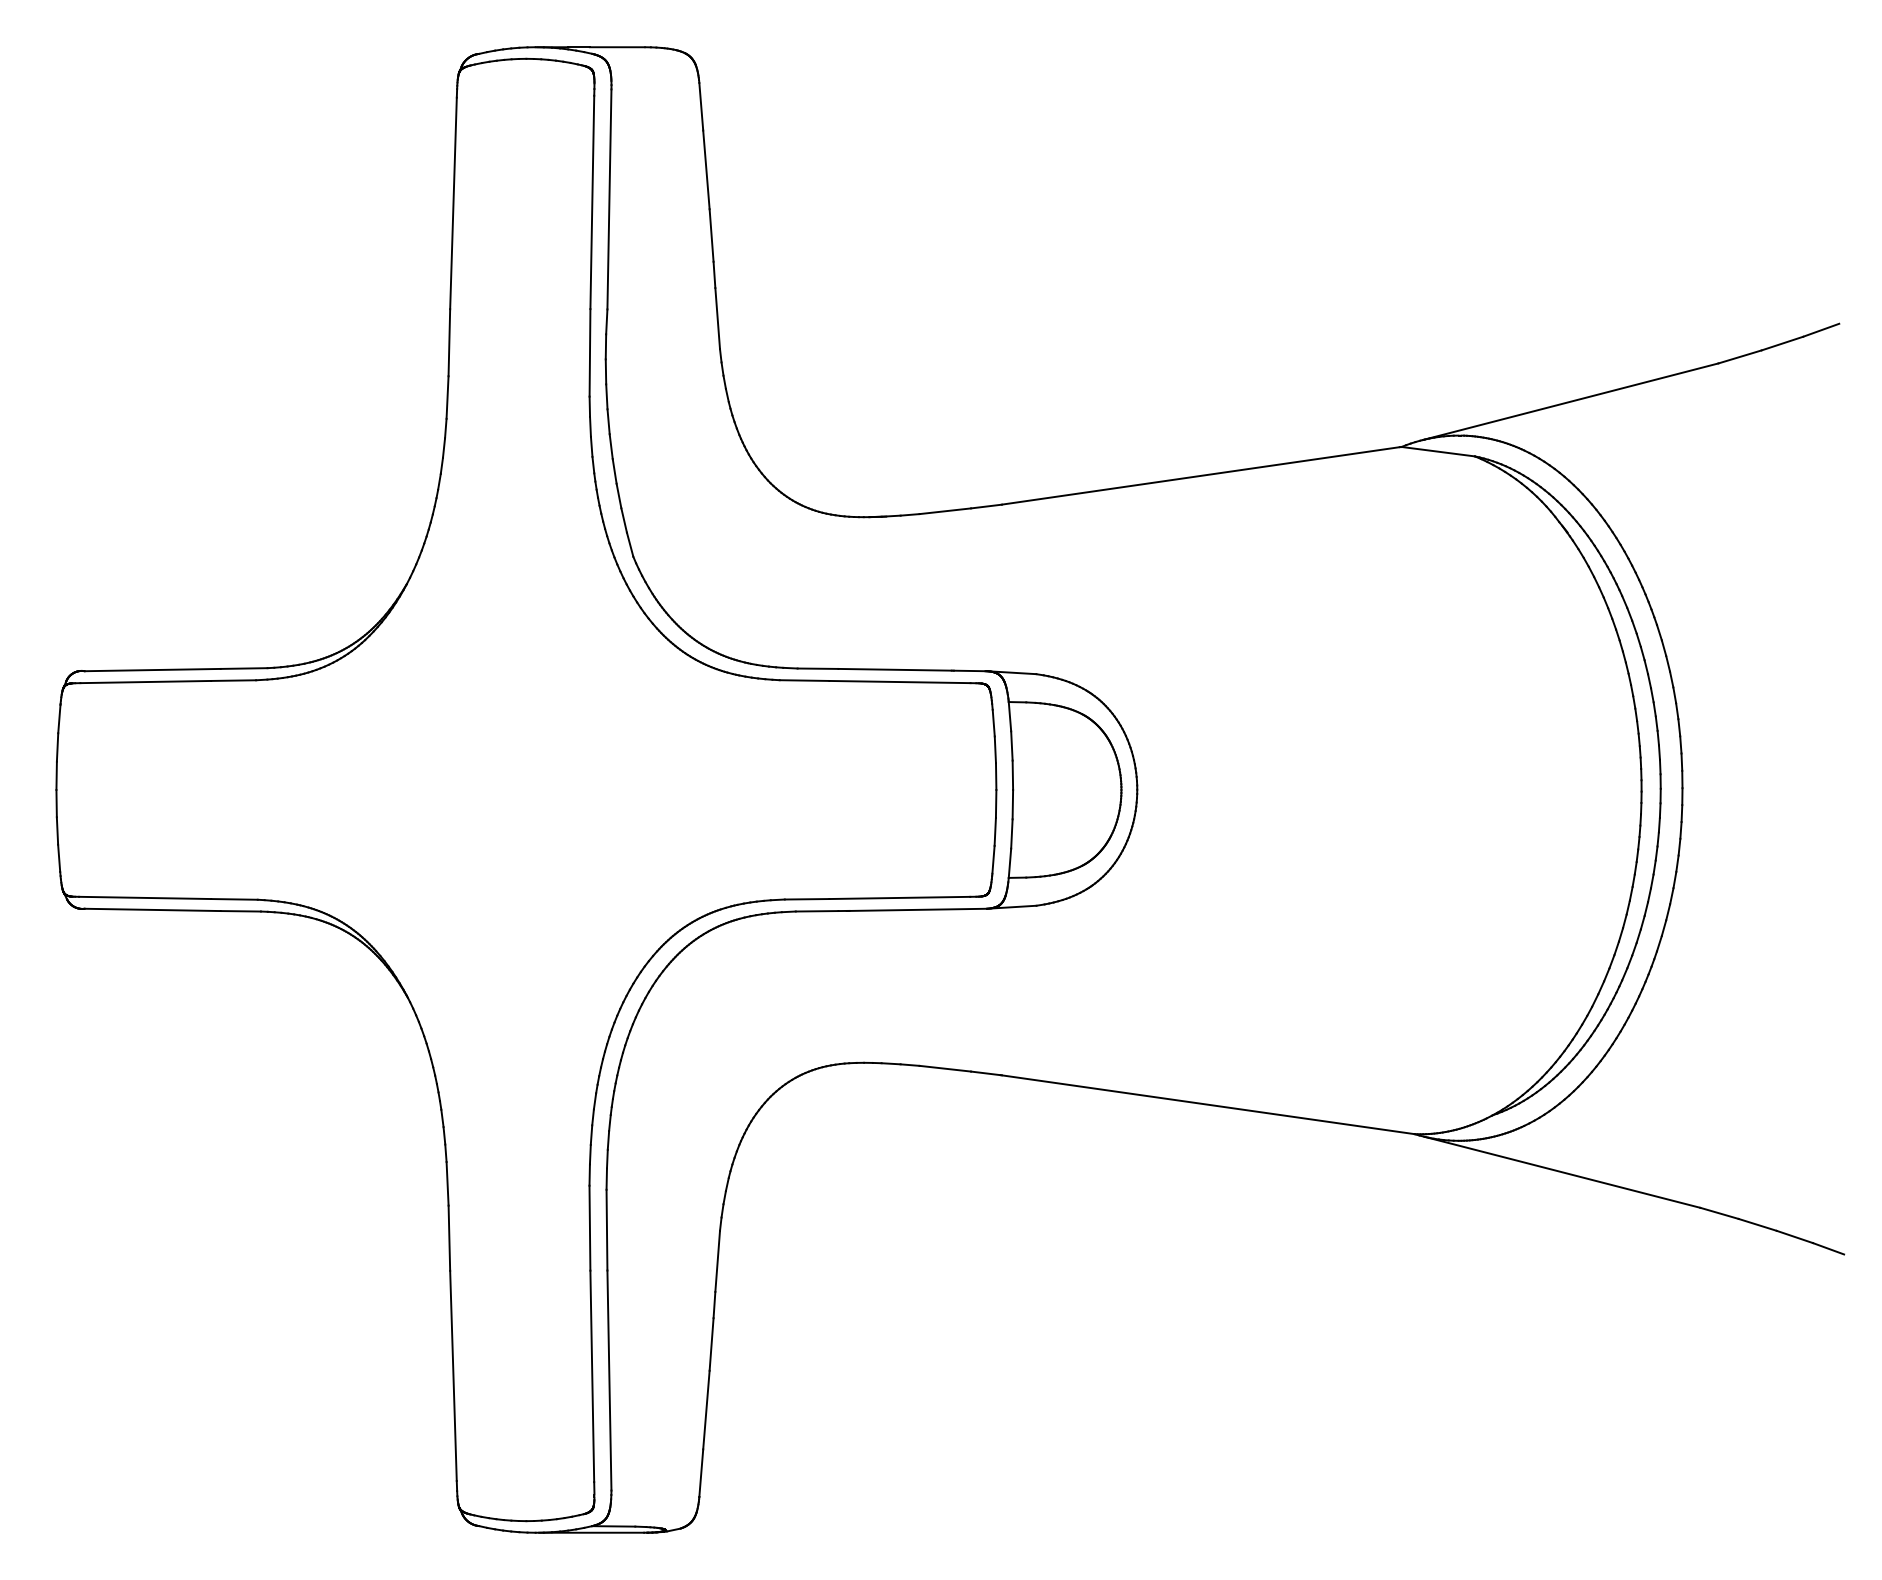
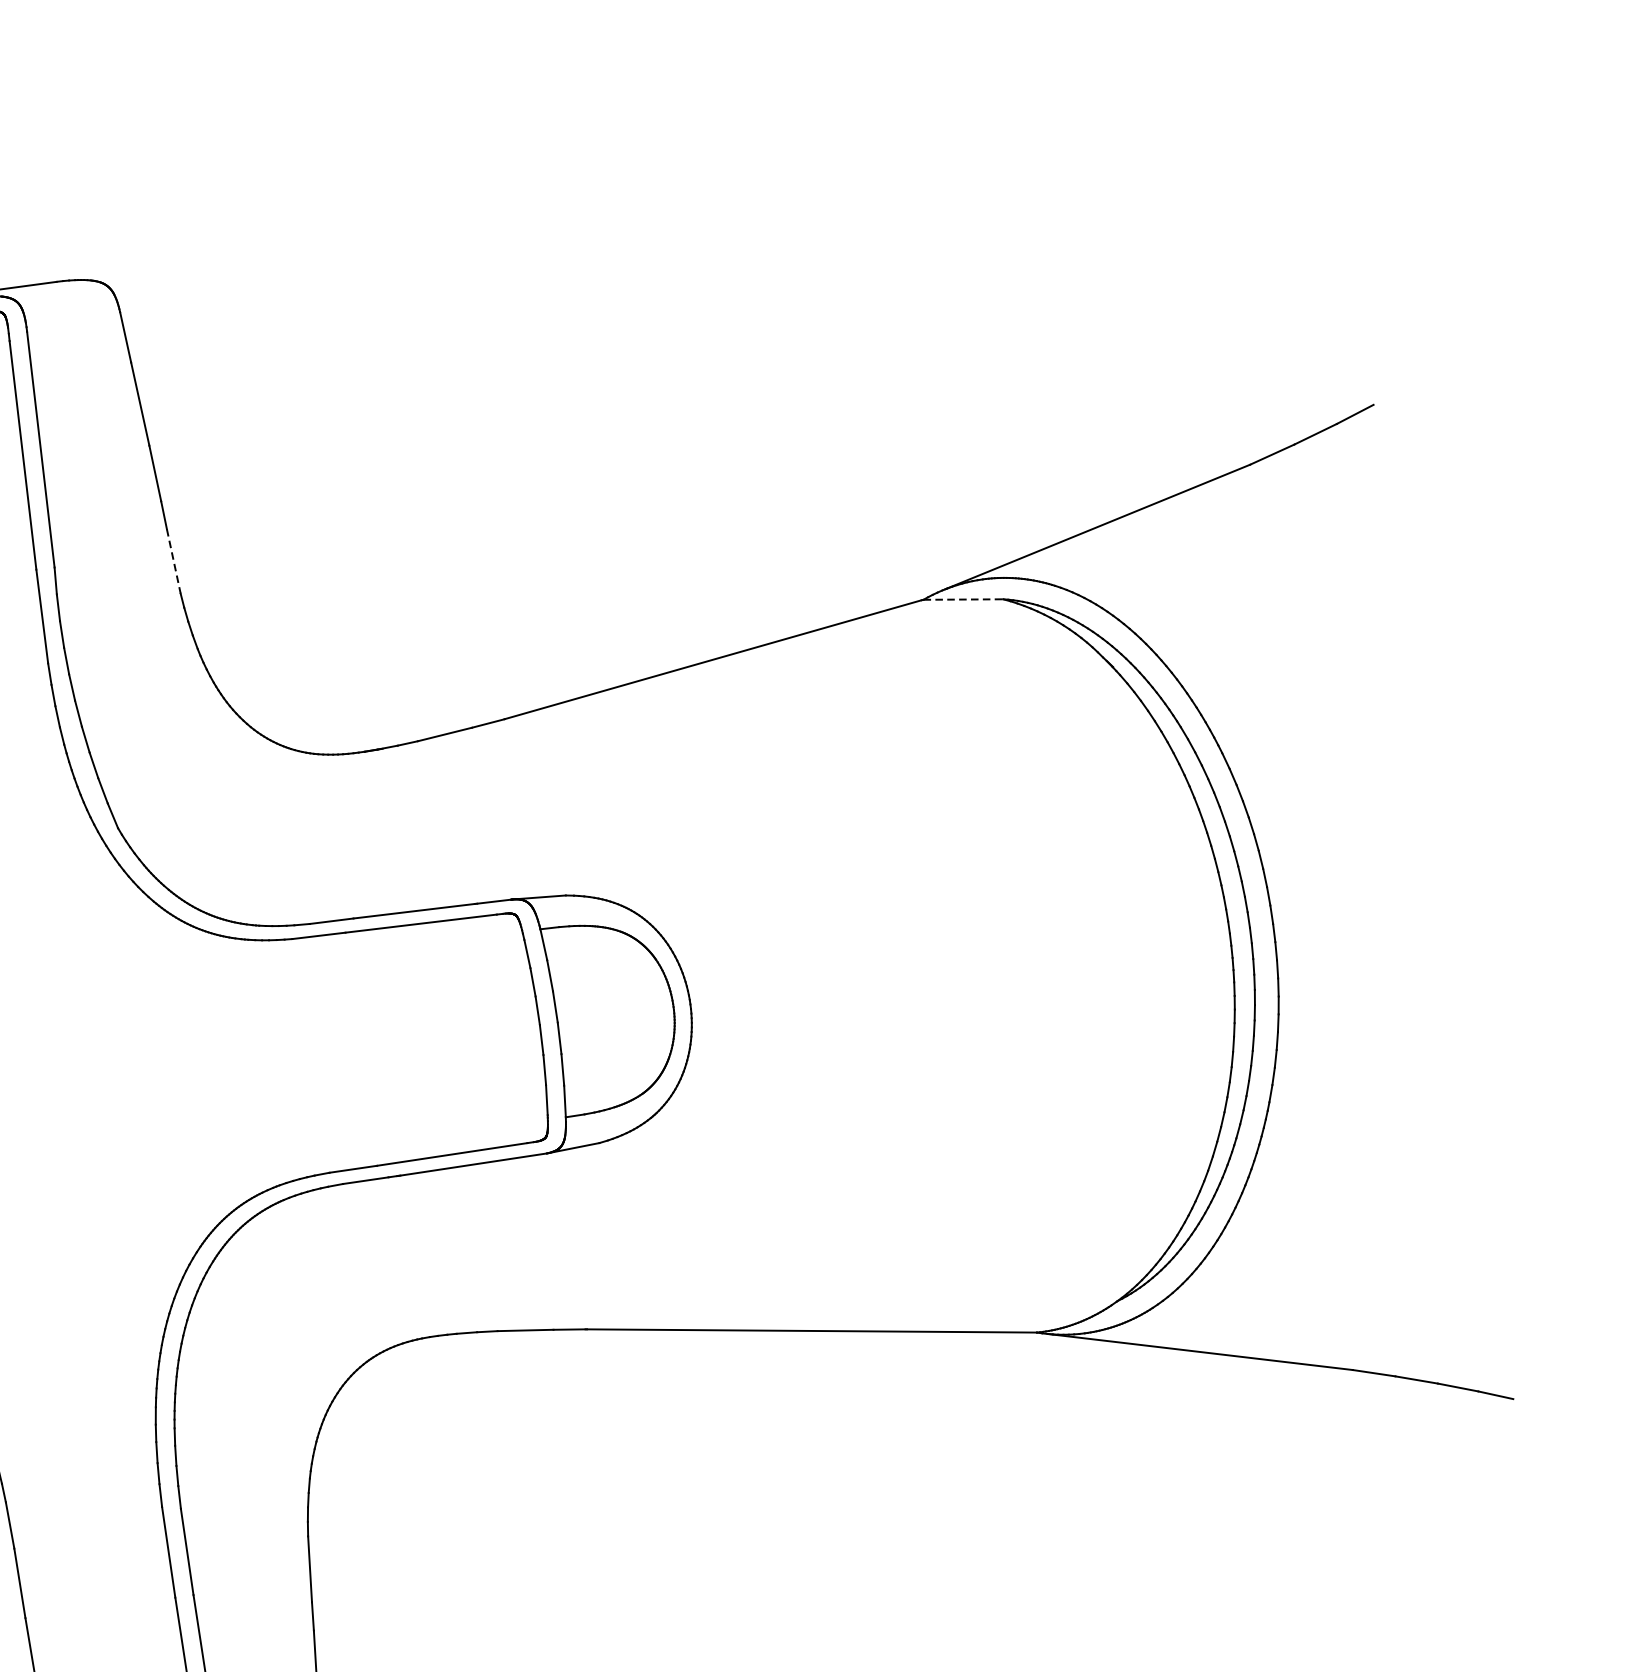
line: (717, 318) -> (173, 561), solid -> dashed
line: (1438, 451) -> (963, 599), solid -> dashed

